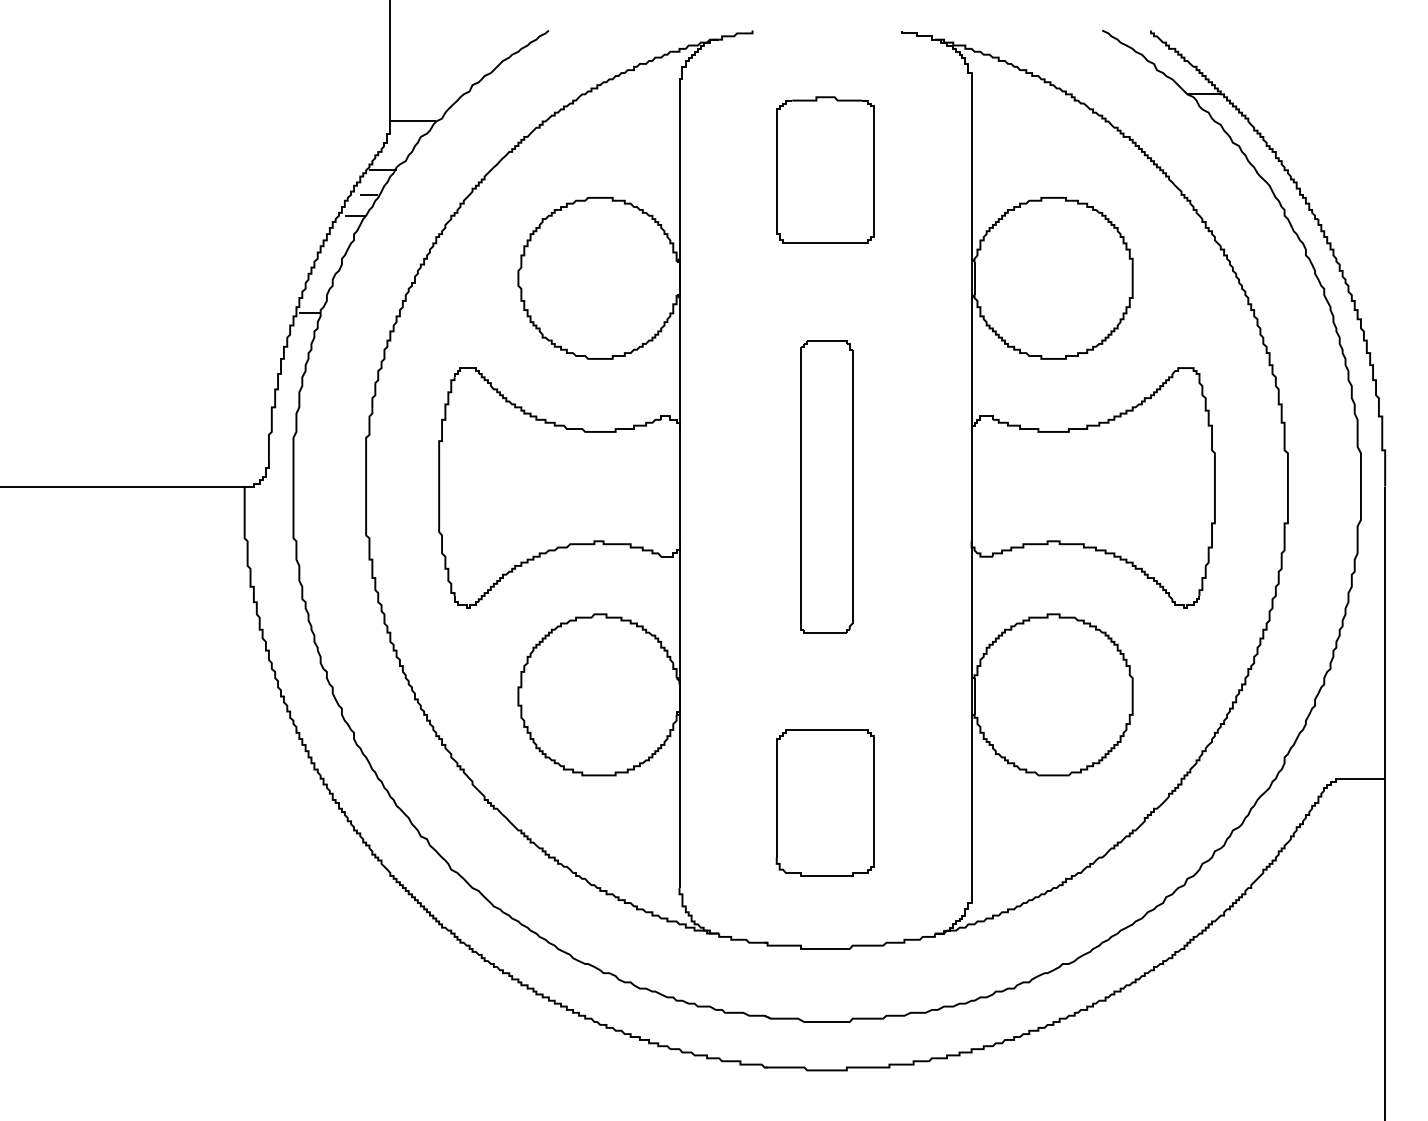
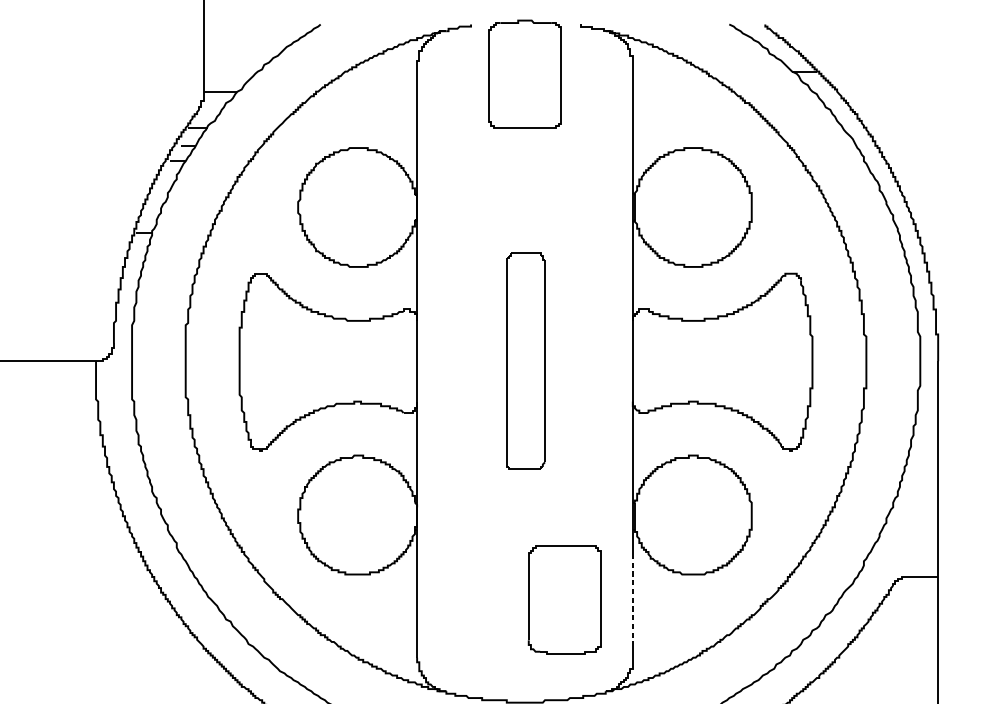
part: (825, 169) -> (524, 73), moved
part: (824, 802) -> (564, 599), moved
line: (971, 813) -> (632, 602), solid -> dashed

